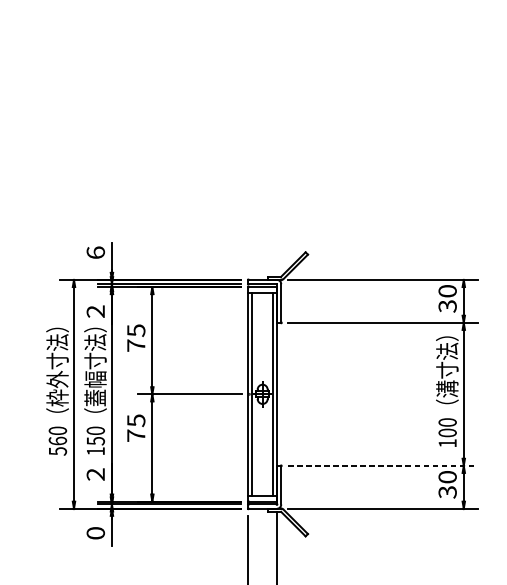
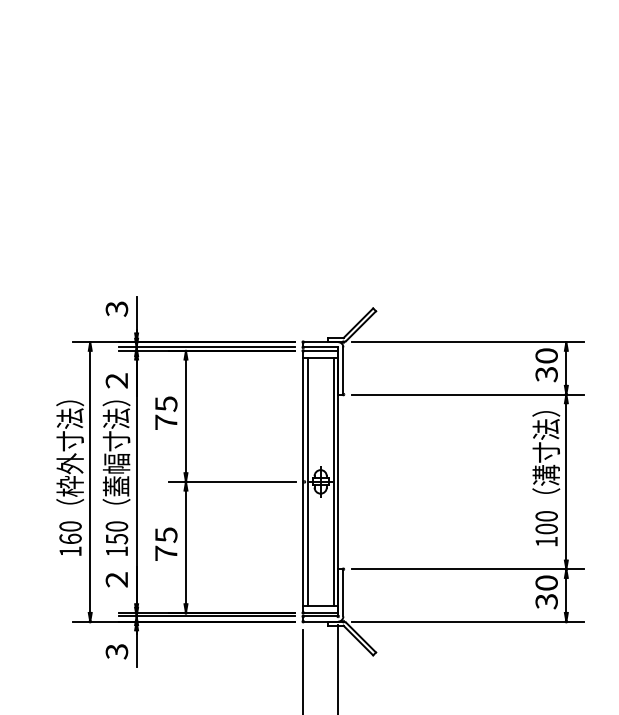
text: (95, 252) -> (116, 308), 6 -> 3
text: (136, 427) -> (166, 543), moved
text: (57, 451) -> (70, 551), 560 -> 160
line: (382, 466) -> (467, 569), dashed -> solid
text: (95, 533) -> (116, 651), 0 -> 3

